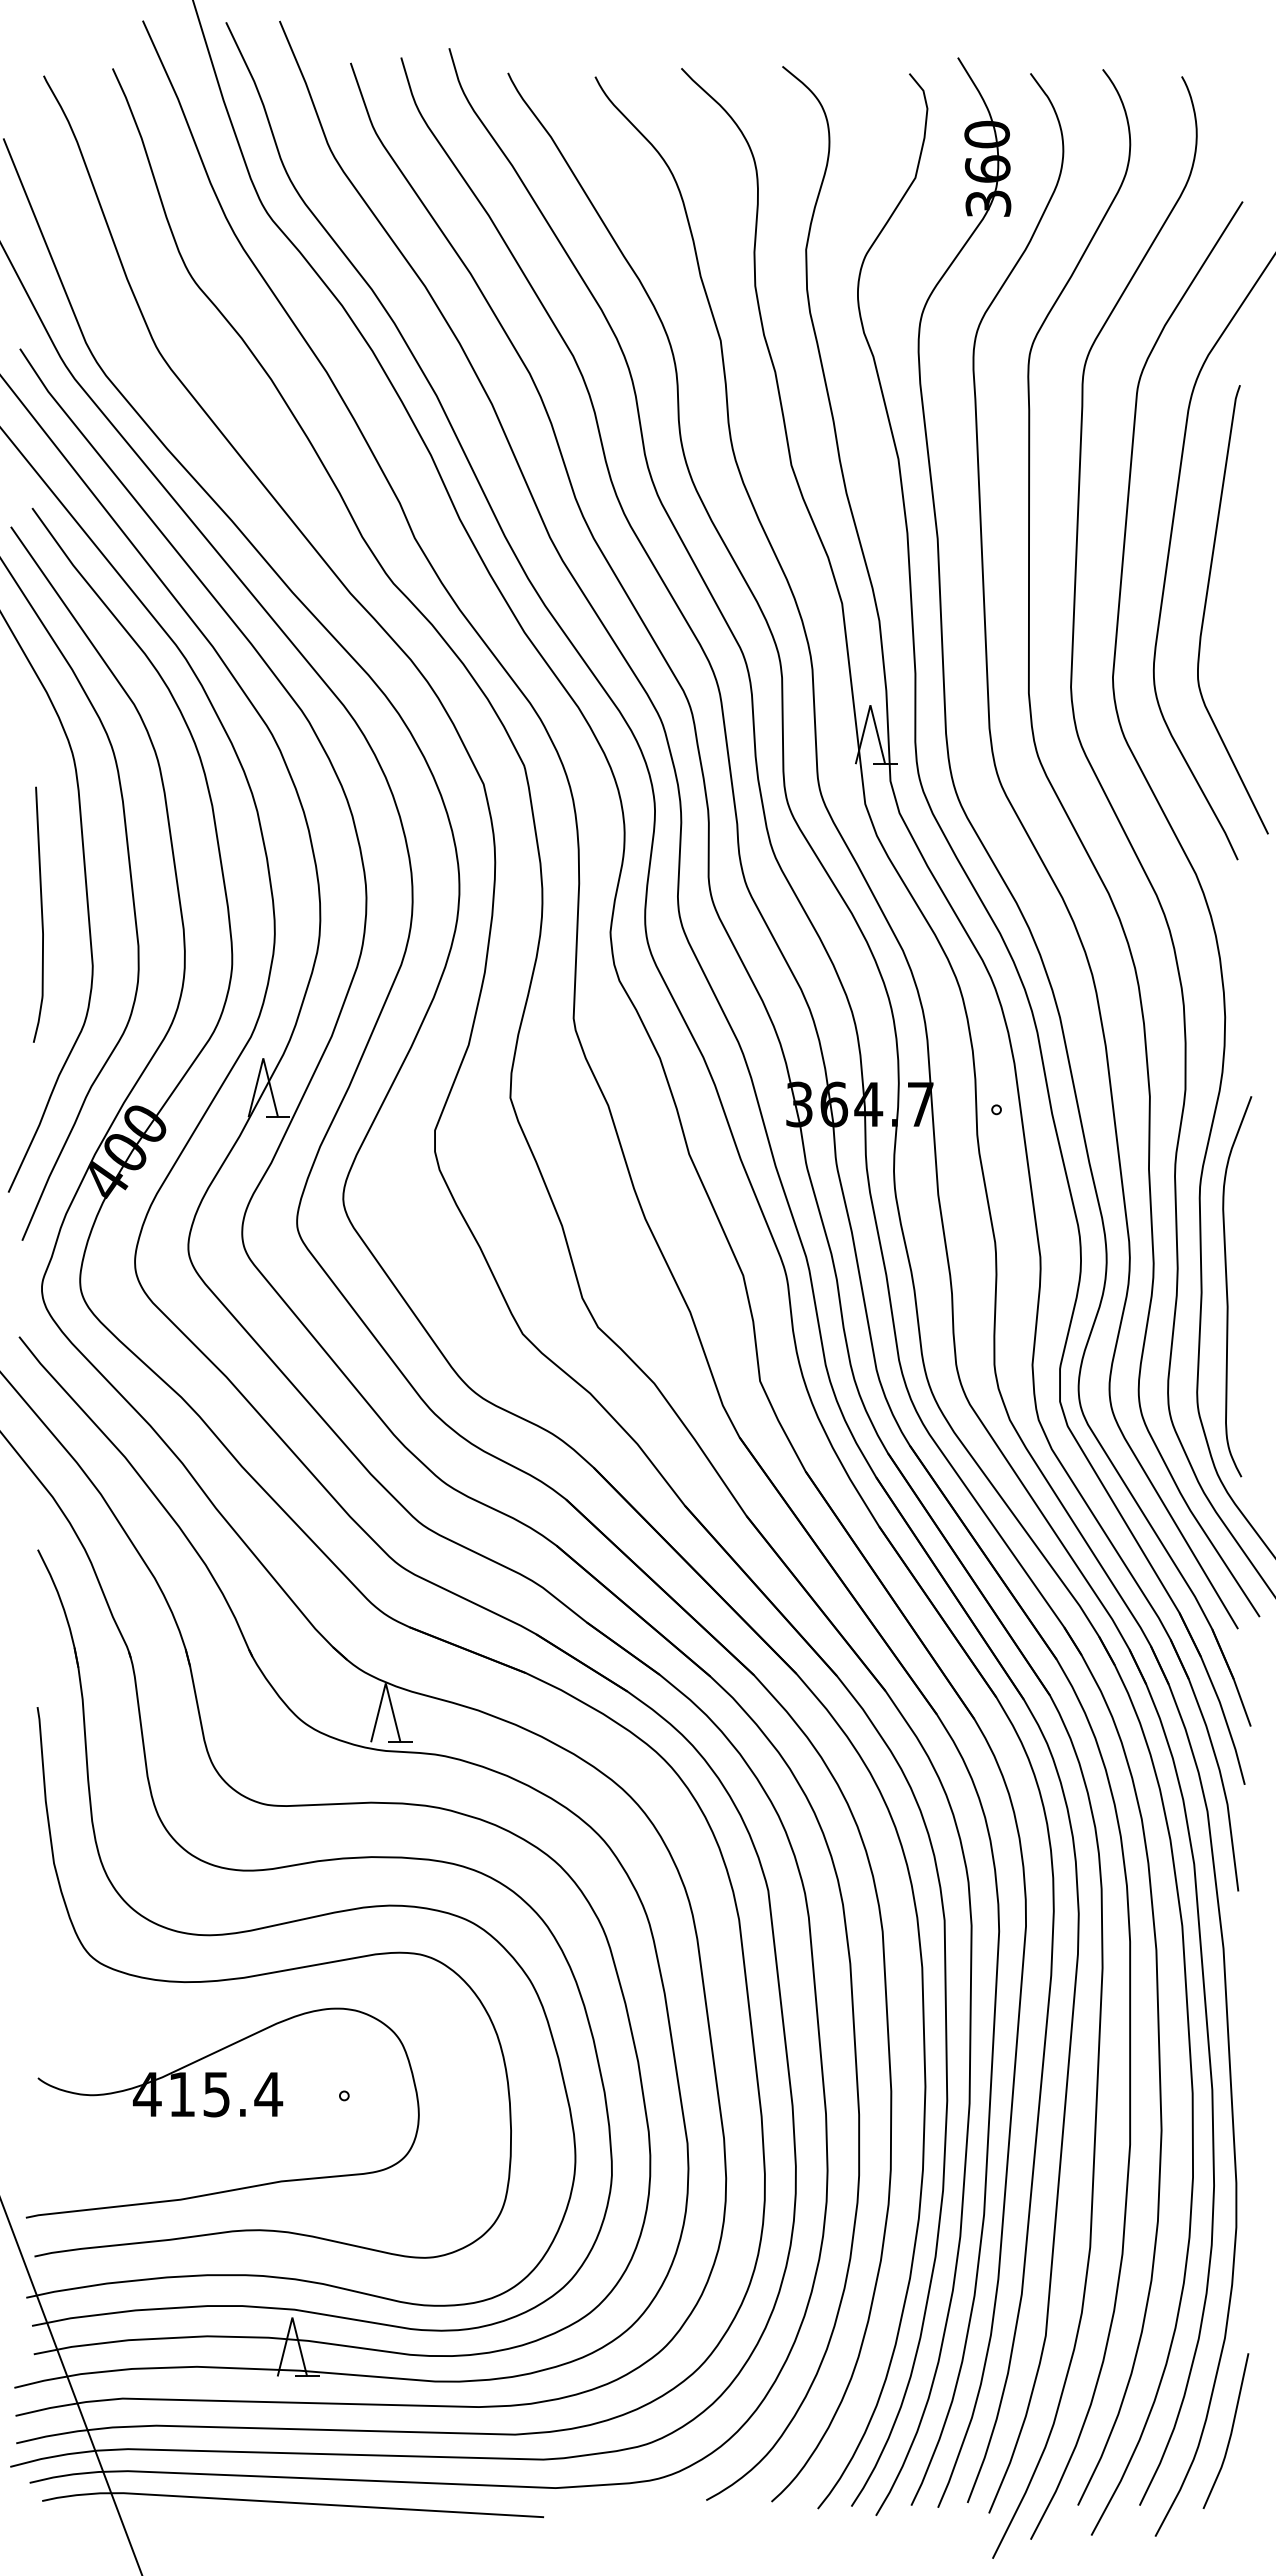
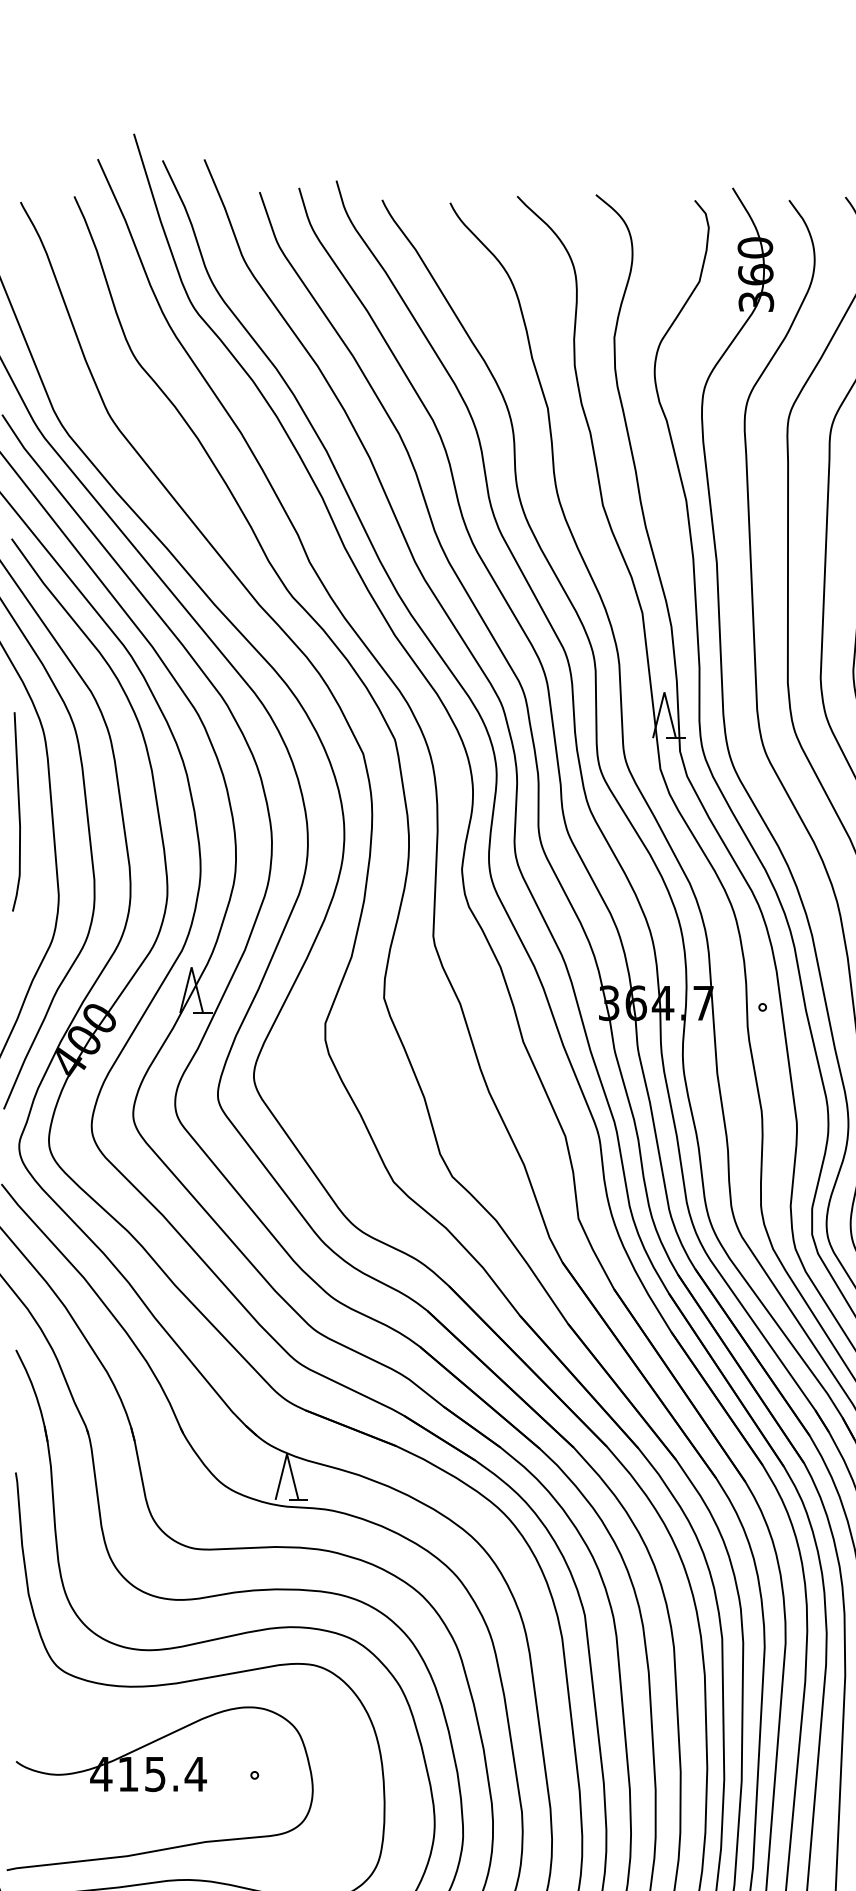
curve: (41, 914) -> (18, 811), moved

